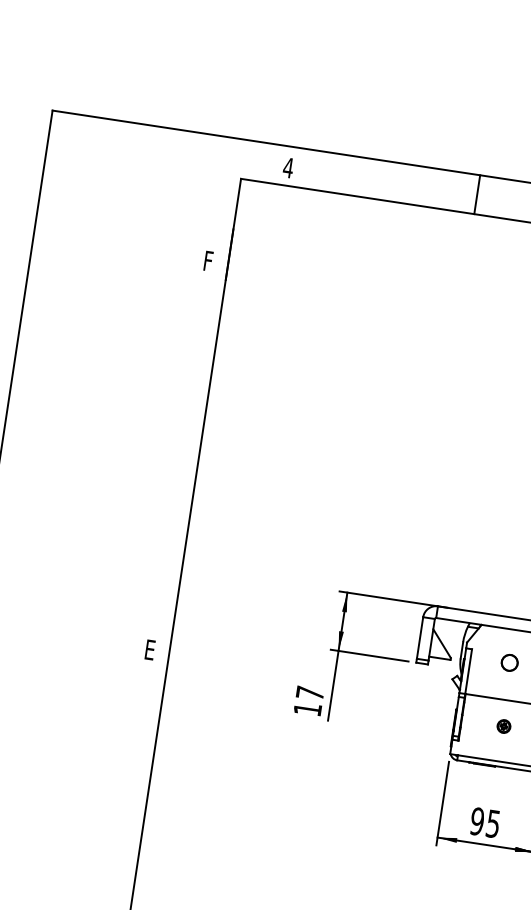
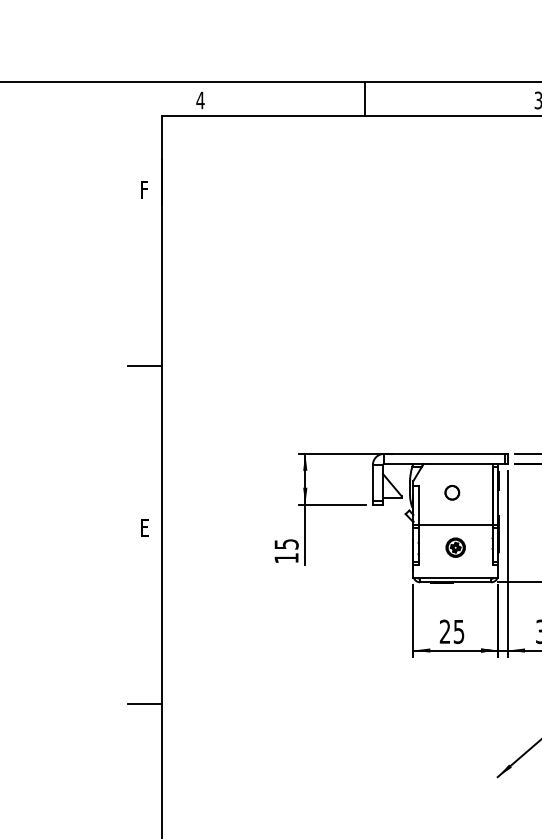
line: (177, 462) -> (144, 365), added
text: (310, 693) -> (286, 544), 17 -> 15
part: (503, 726) -> (455, 547), size x1.67
text: (476, 821) -> (444, 631), 95 -> 25
line: (119, 851) -> (144, 703), added

